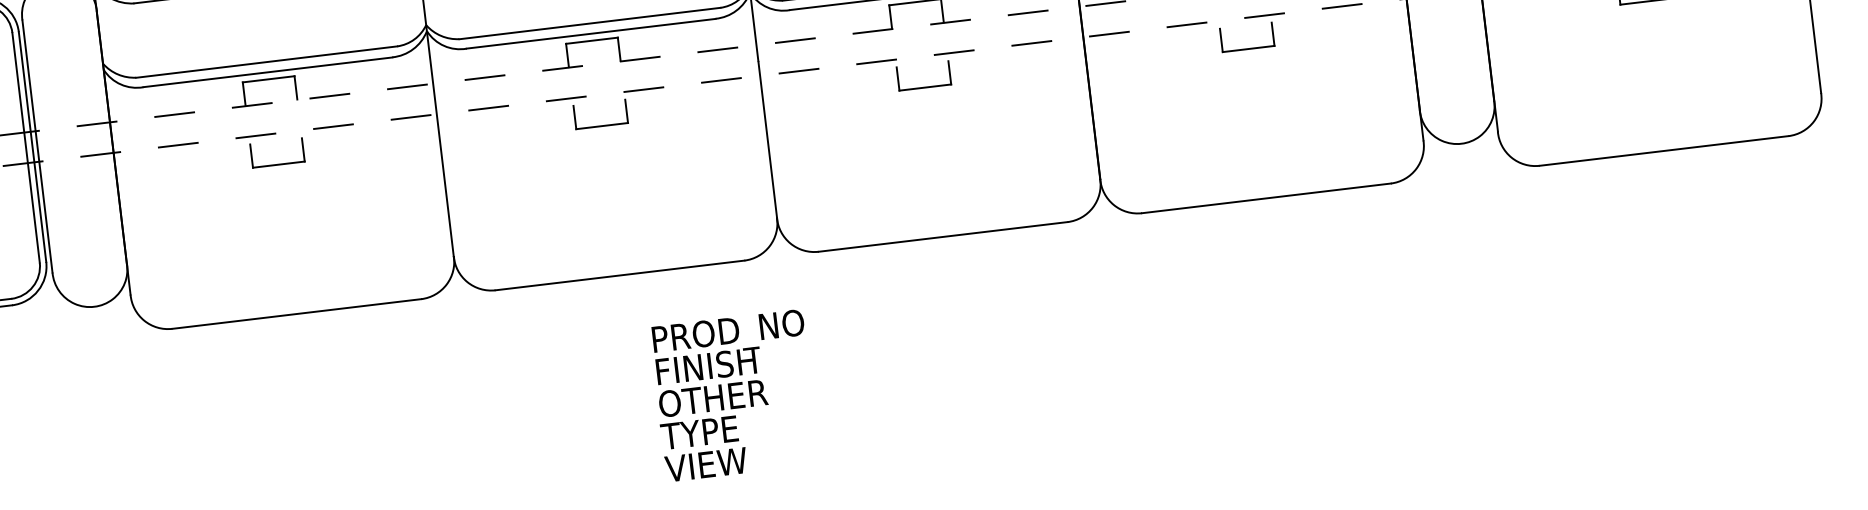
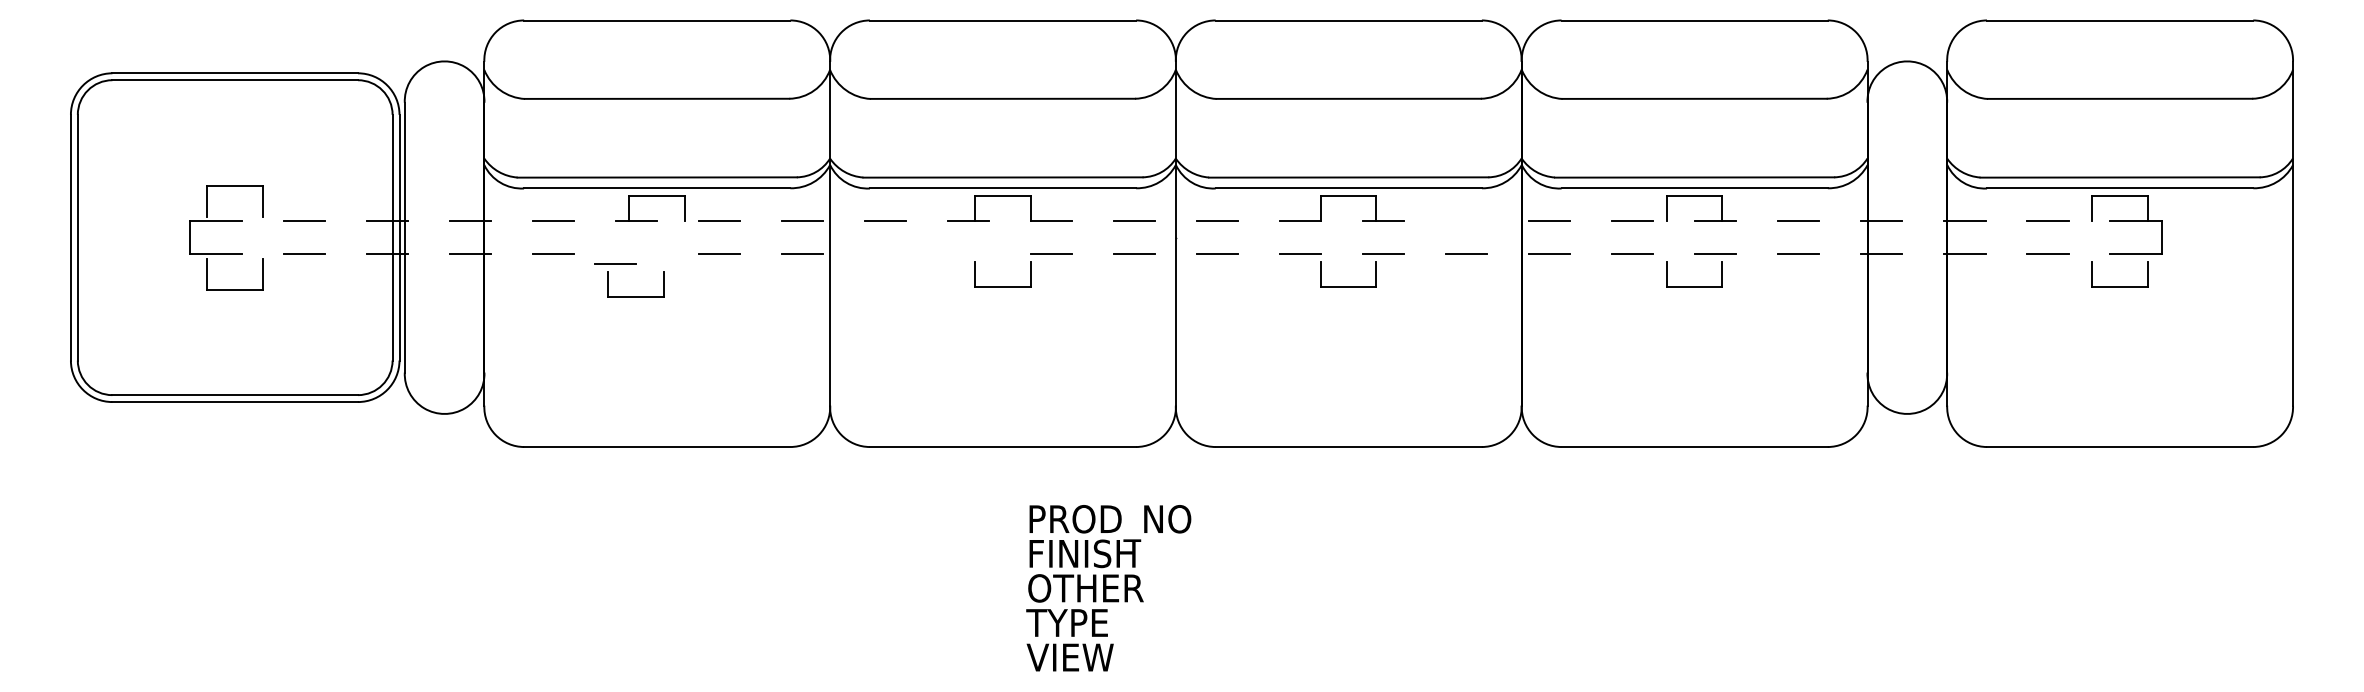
line: (1028, 13) -> (1466, 221), removed
line: (566, 99) -> (968, 254), removed
line: (488, 107) -> (885, 253), removed
part: (269, 134) -> (629, 264), moved

